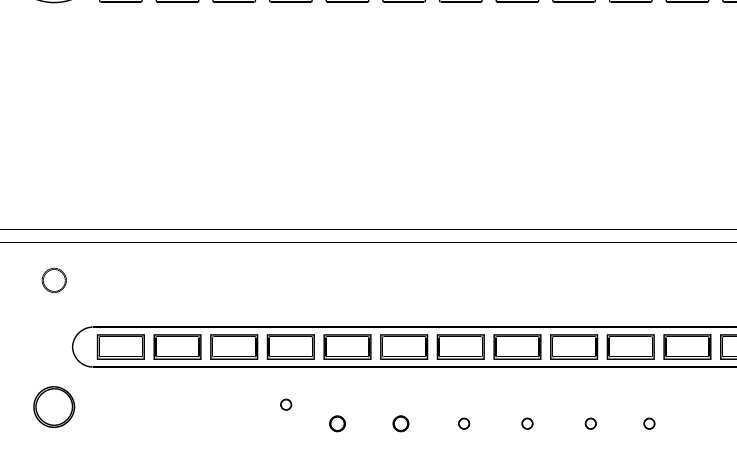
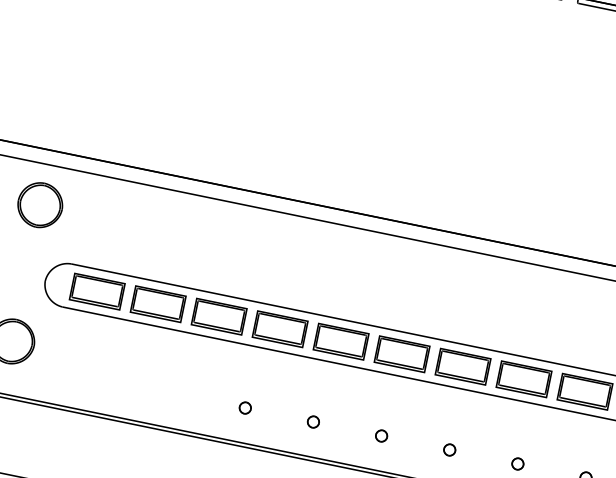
part: (54, 280) -> (40, 205), size x1.67
part: (286, 404) -> (245, 407), moved
part: (337, 423) -> (313, 421), size x0.71
part: (400, 423) -> (381, 435), size x0.71

